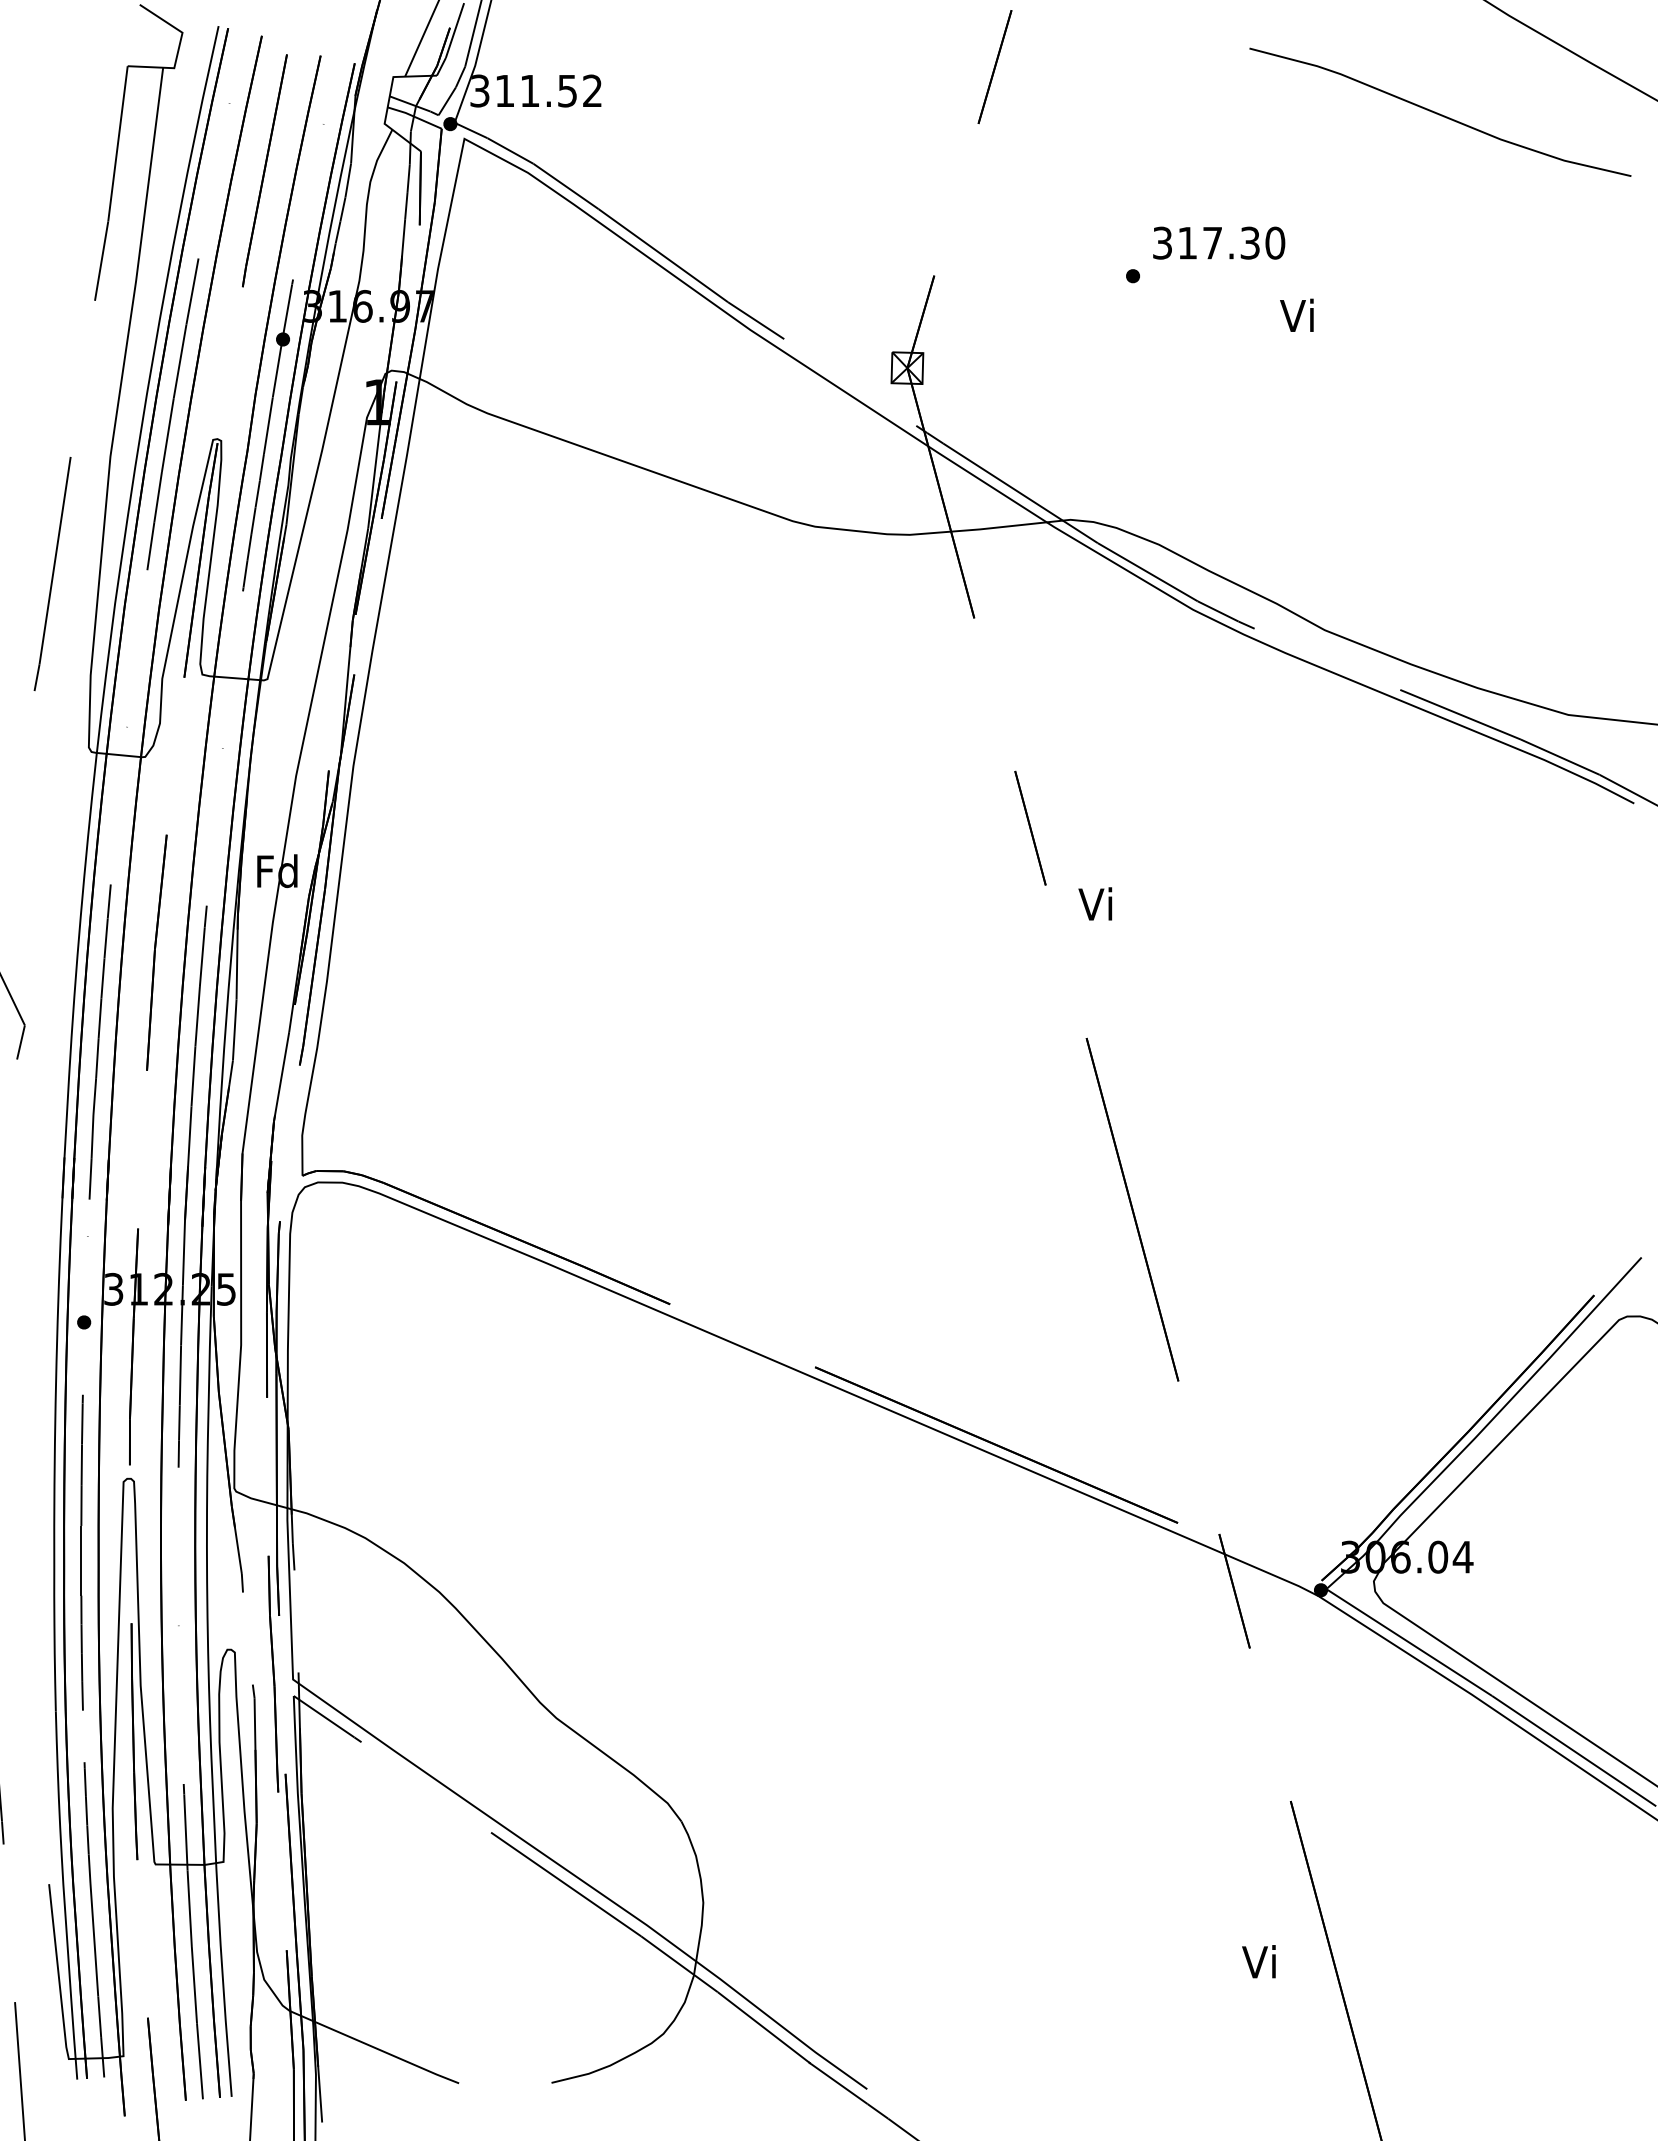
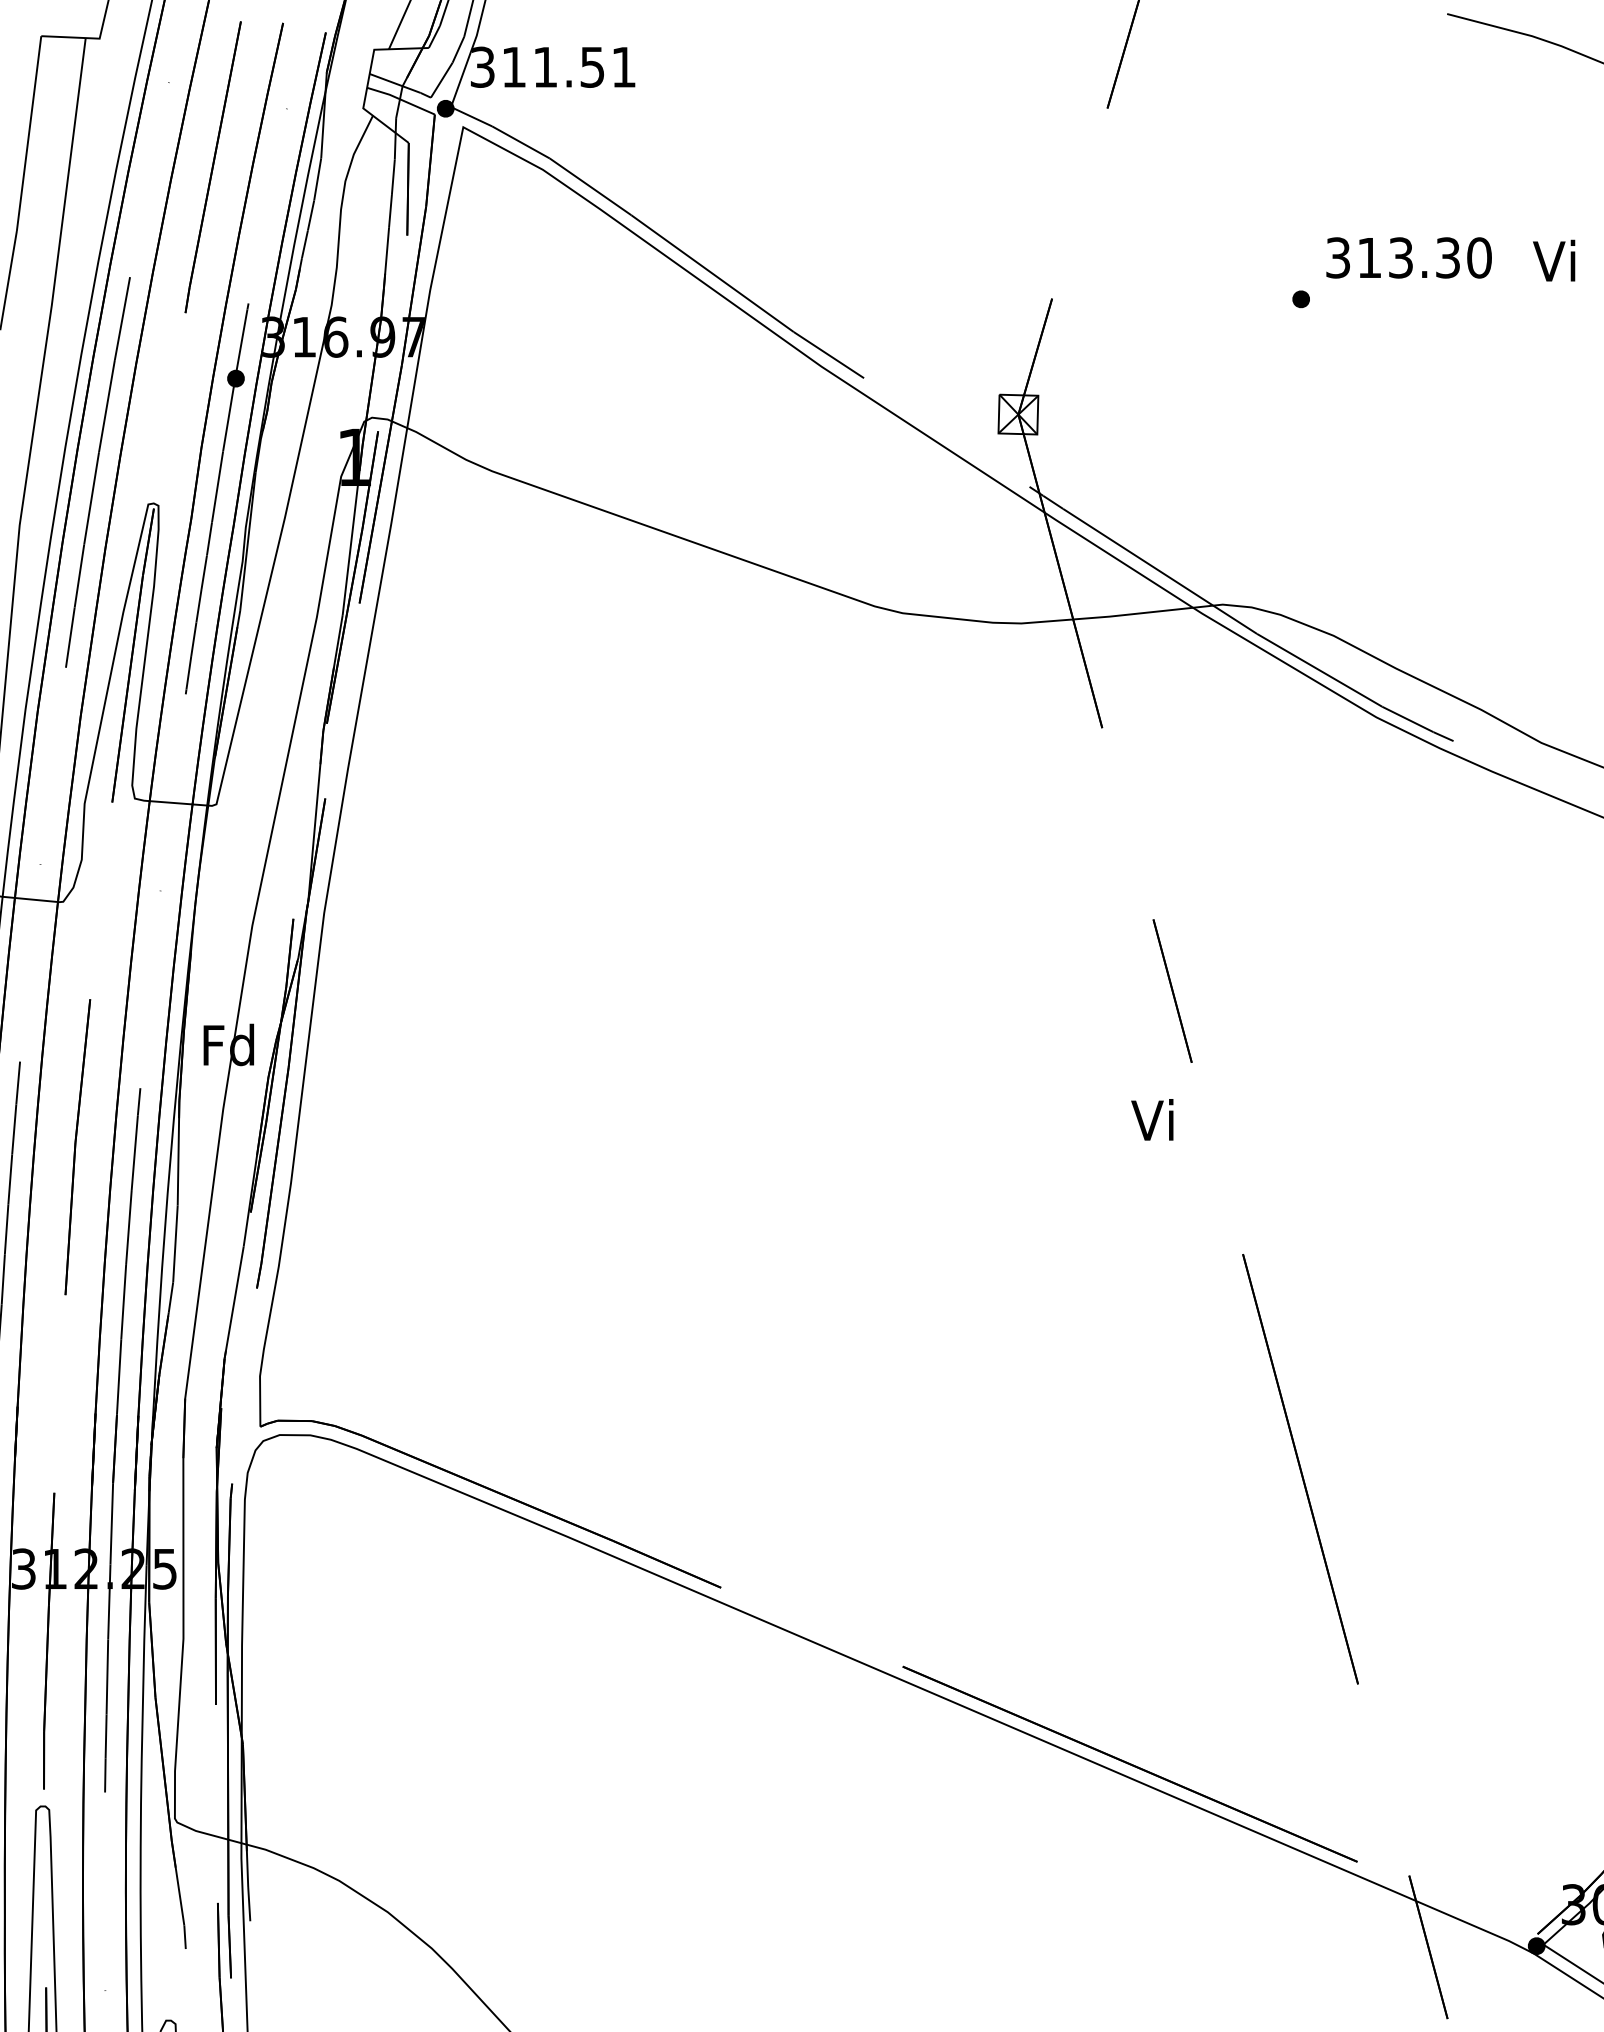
text: (592, 90) -> (623, 66), 311.52 -> 311.51
text: (1212, 242) -> (1400, 257), 317.30 -> 313.30
text: (1296, 314) -> (1553, 259), moved
text: (1095, 903) -> (1152, 1119), moved

